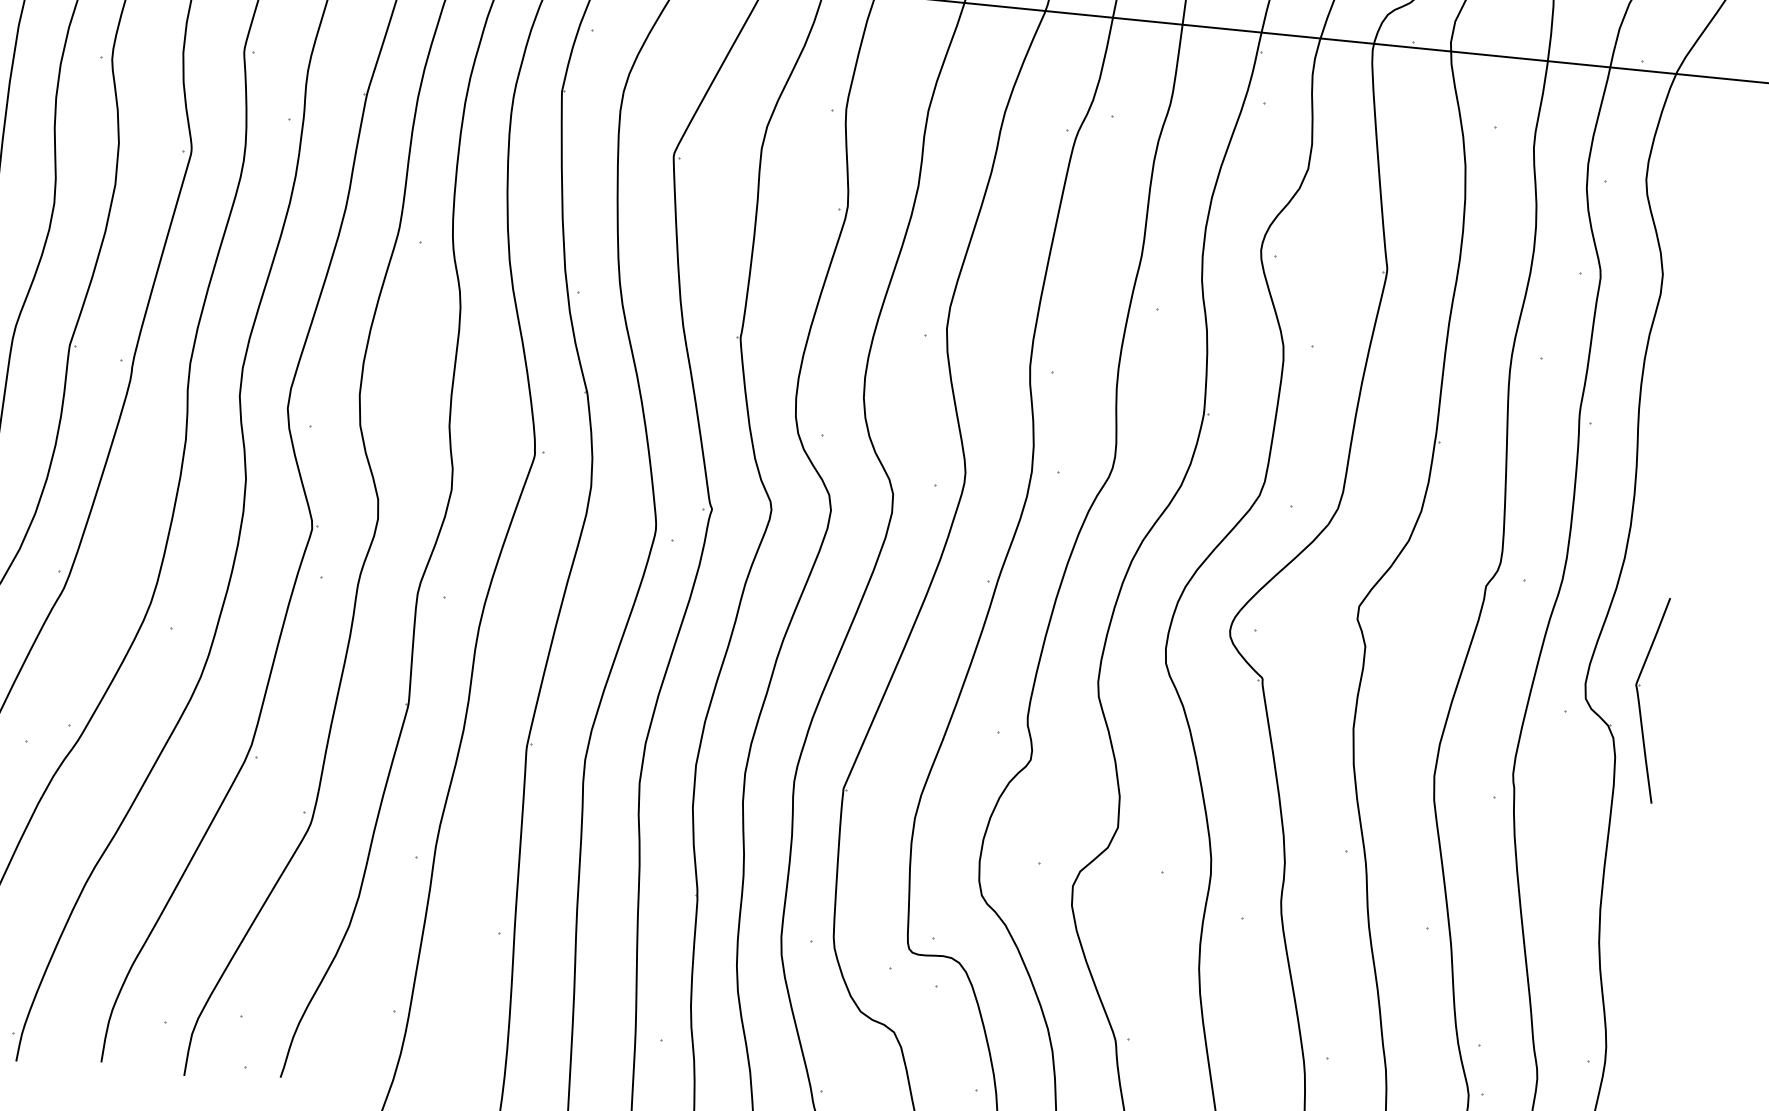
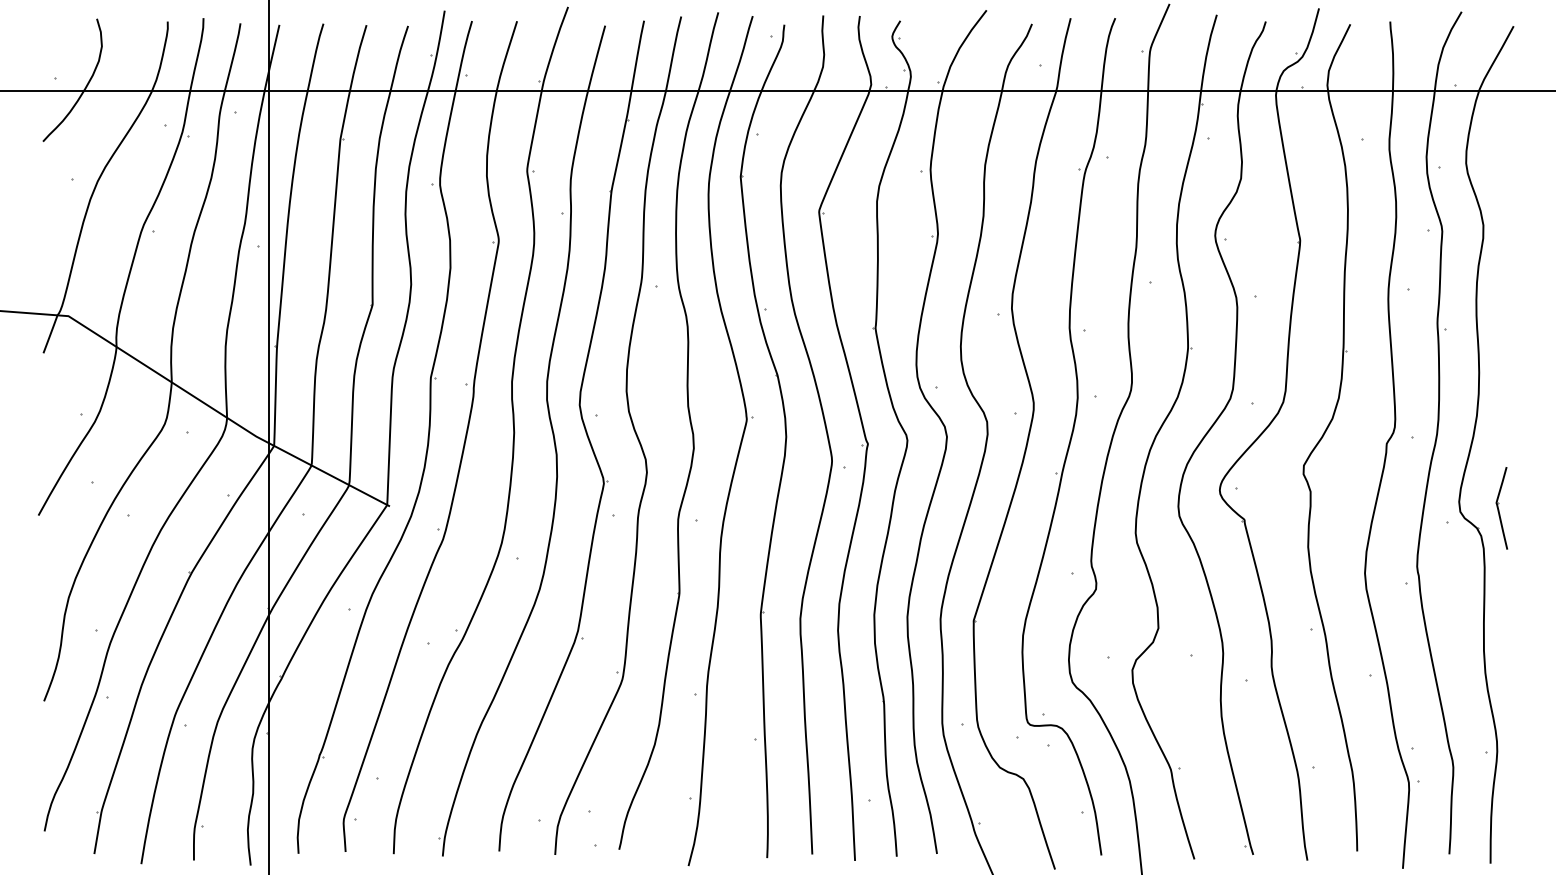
part: (1647, 699) -> (1501, 508), size x0.6

